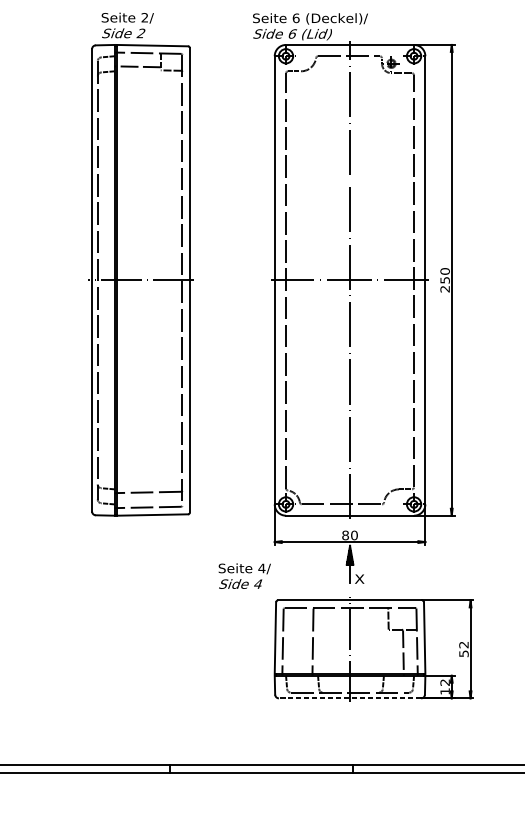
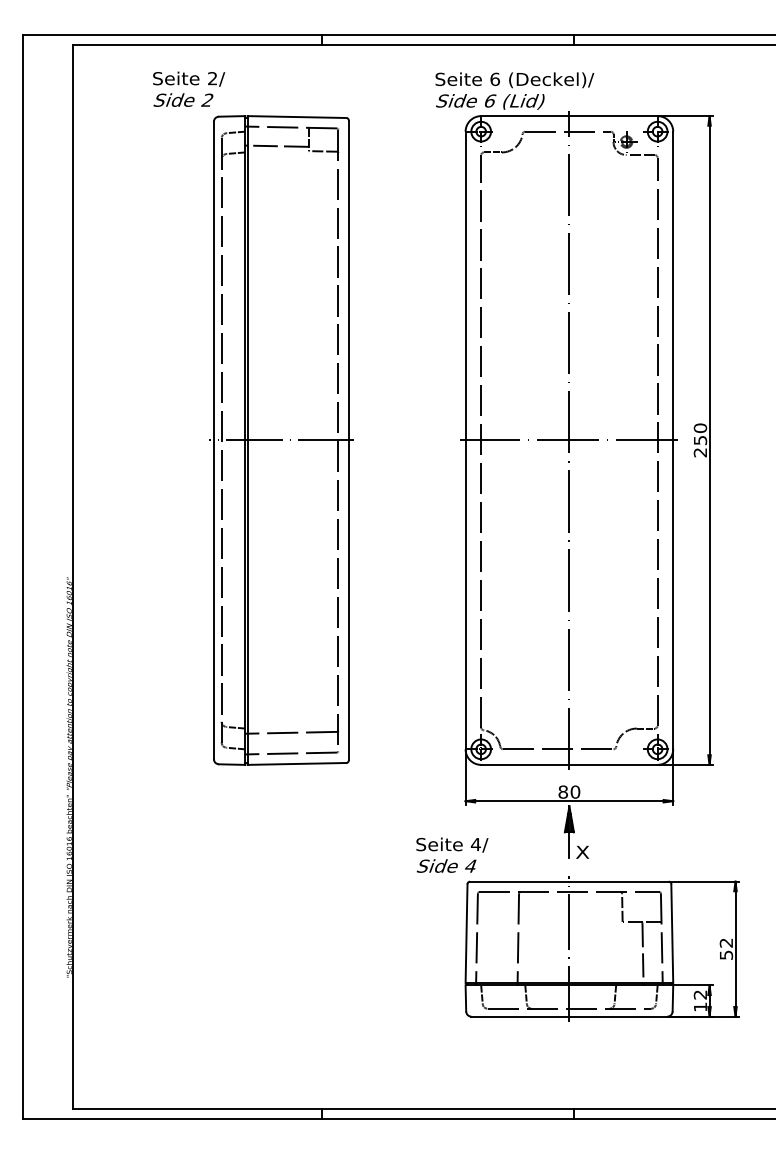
text: (128, 24) -> (189, 88), moved
text: (244, 575) -> (452, 854), moved
line: (349, 698) -> (568, 1016), dashed -> solid

